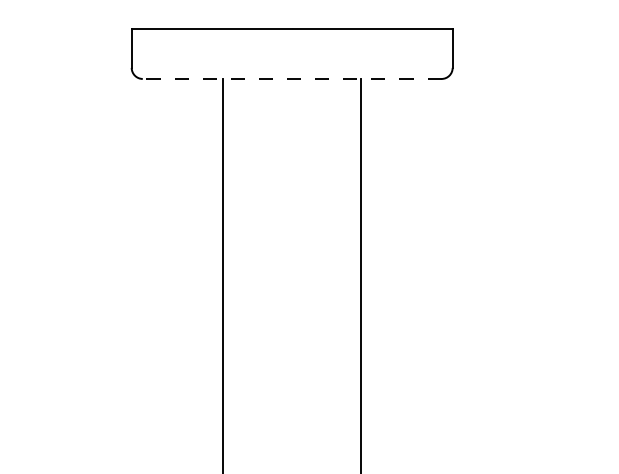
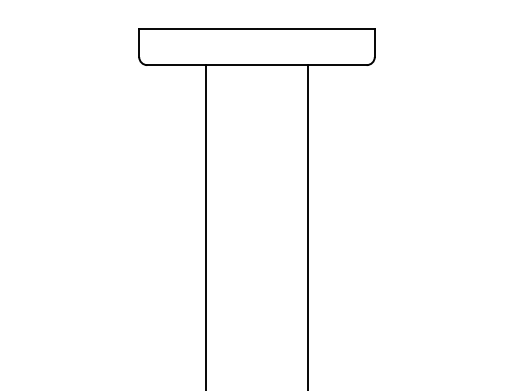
line: (292, 79) -> (257, 65), dashed -> solid

